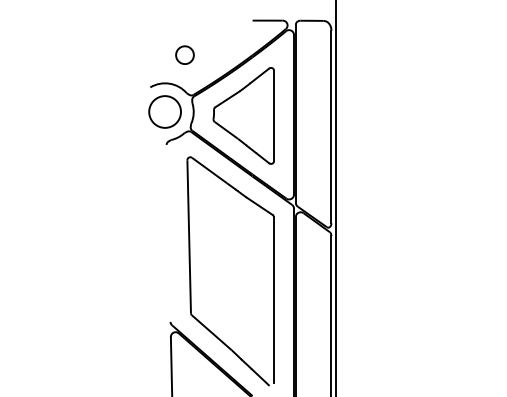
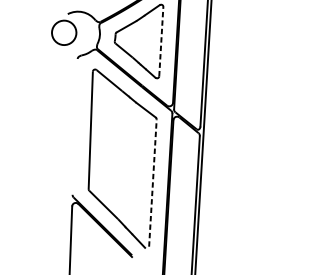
circle: (164, 111) -> (63, 32), moved
line: (274, 115) -> (161, 41), solid -> dashed
line: (274, 299) -> (153, 182), solid -> dashed

